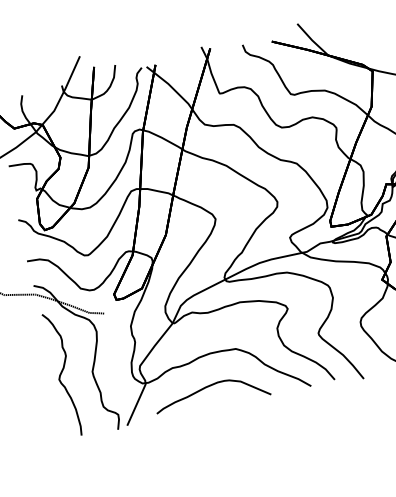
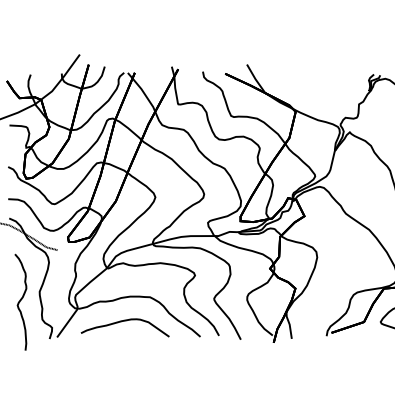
part: (61, 373) -> (20, 301), moved

